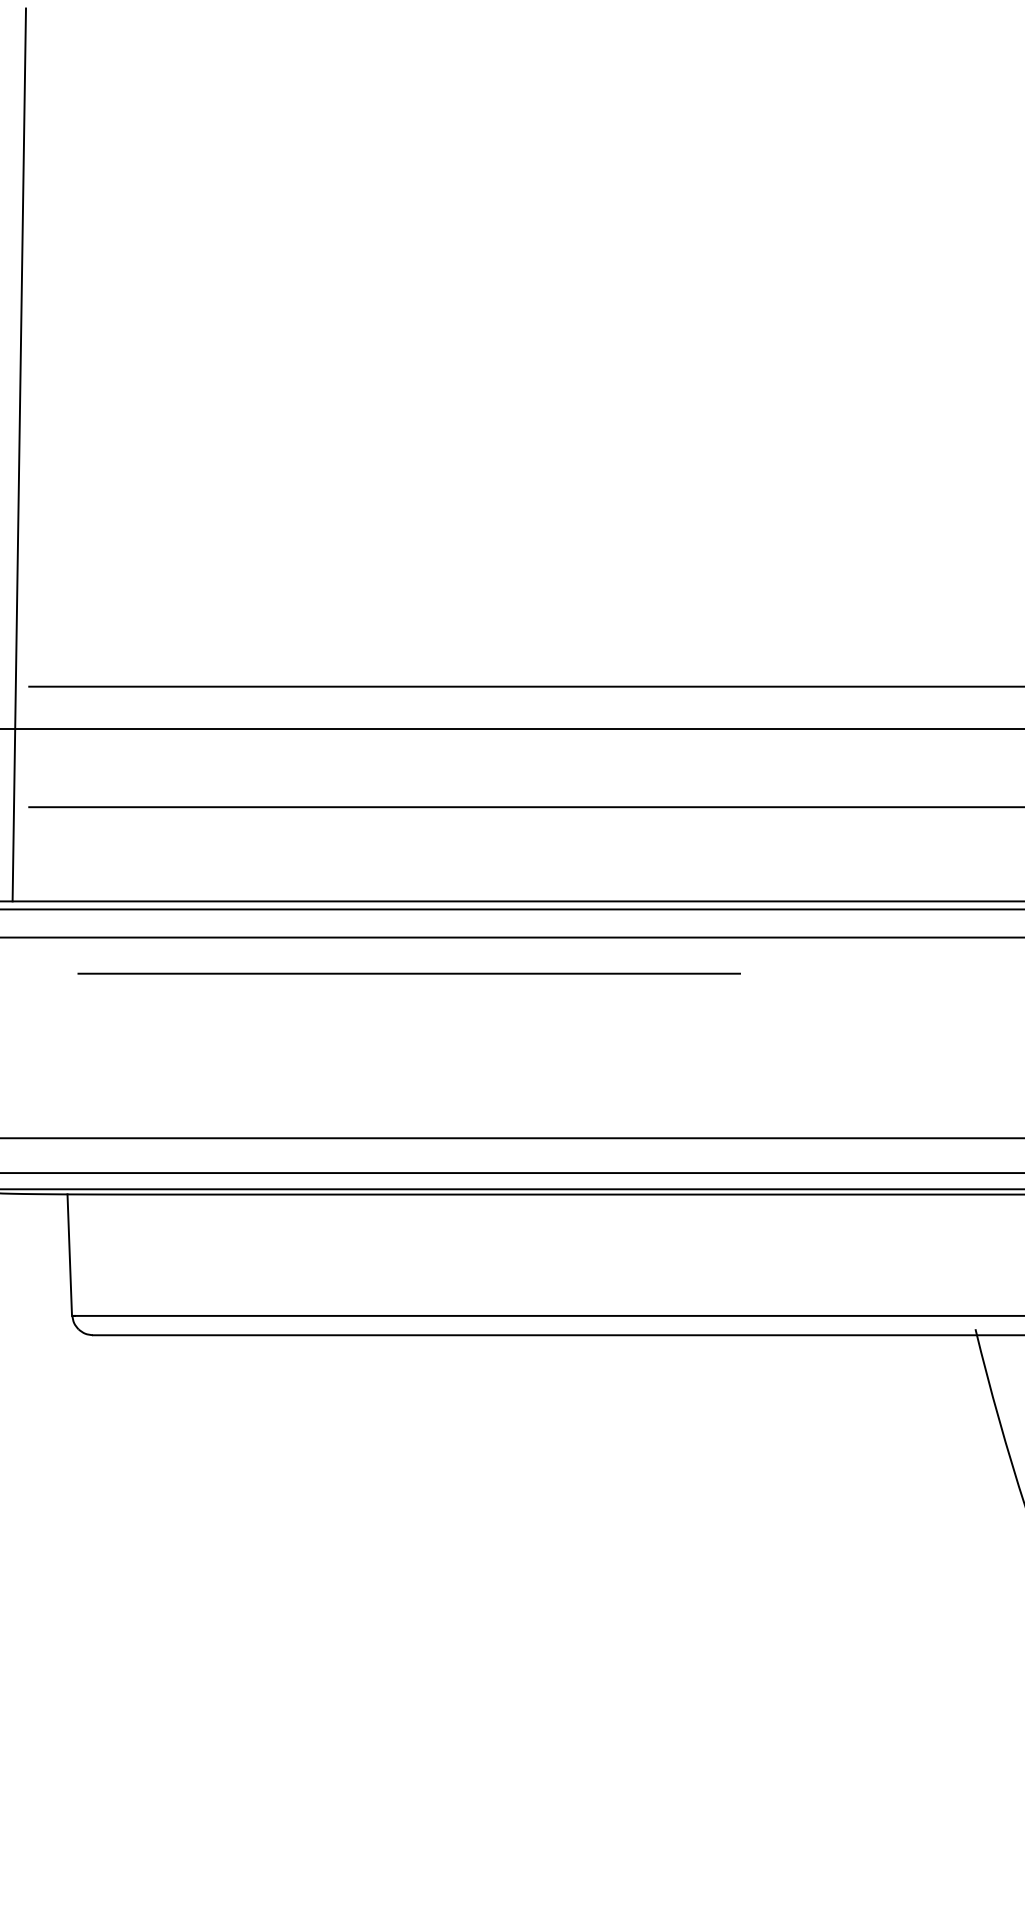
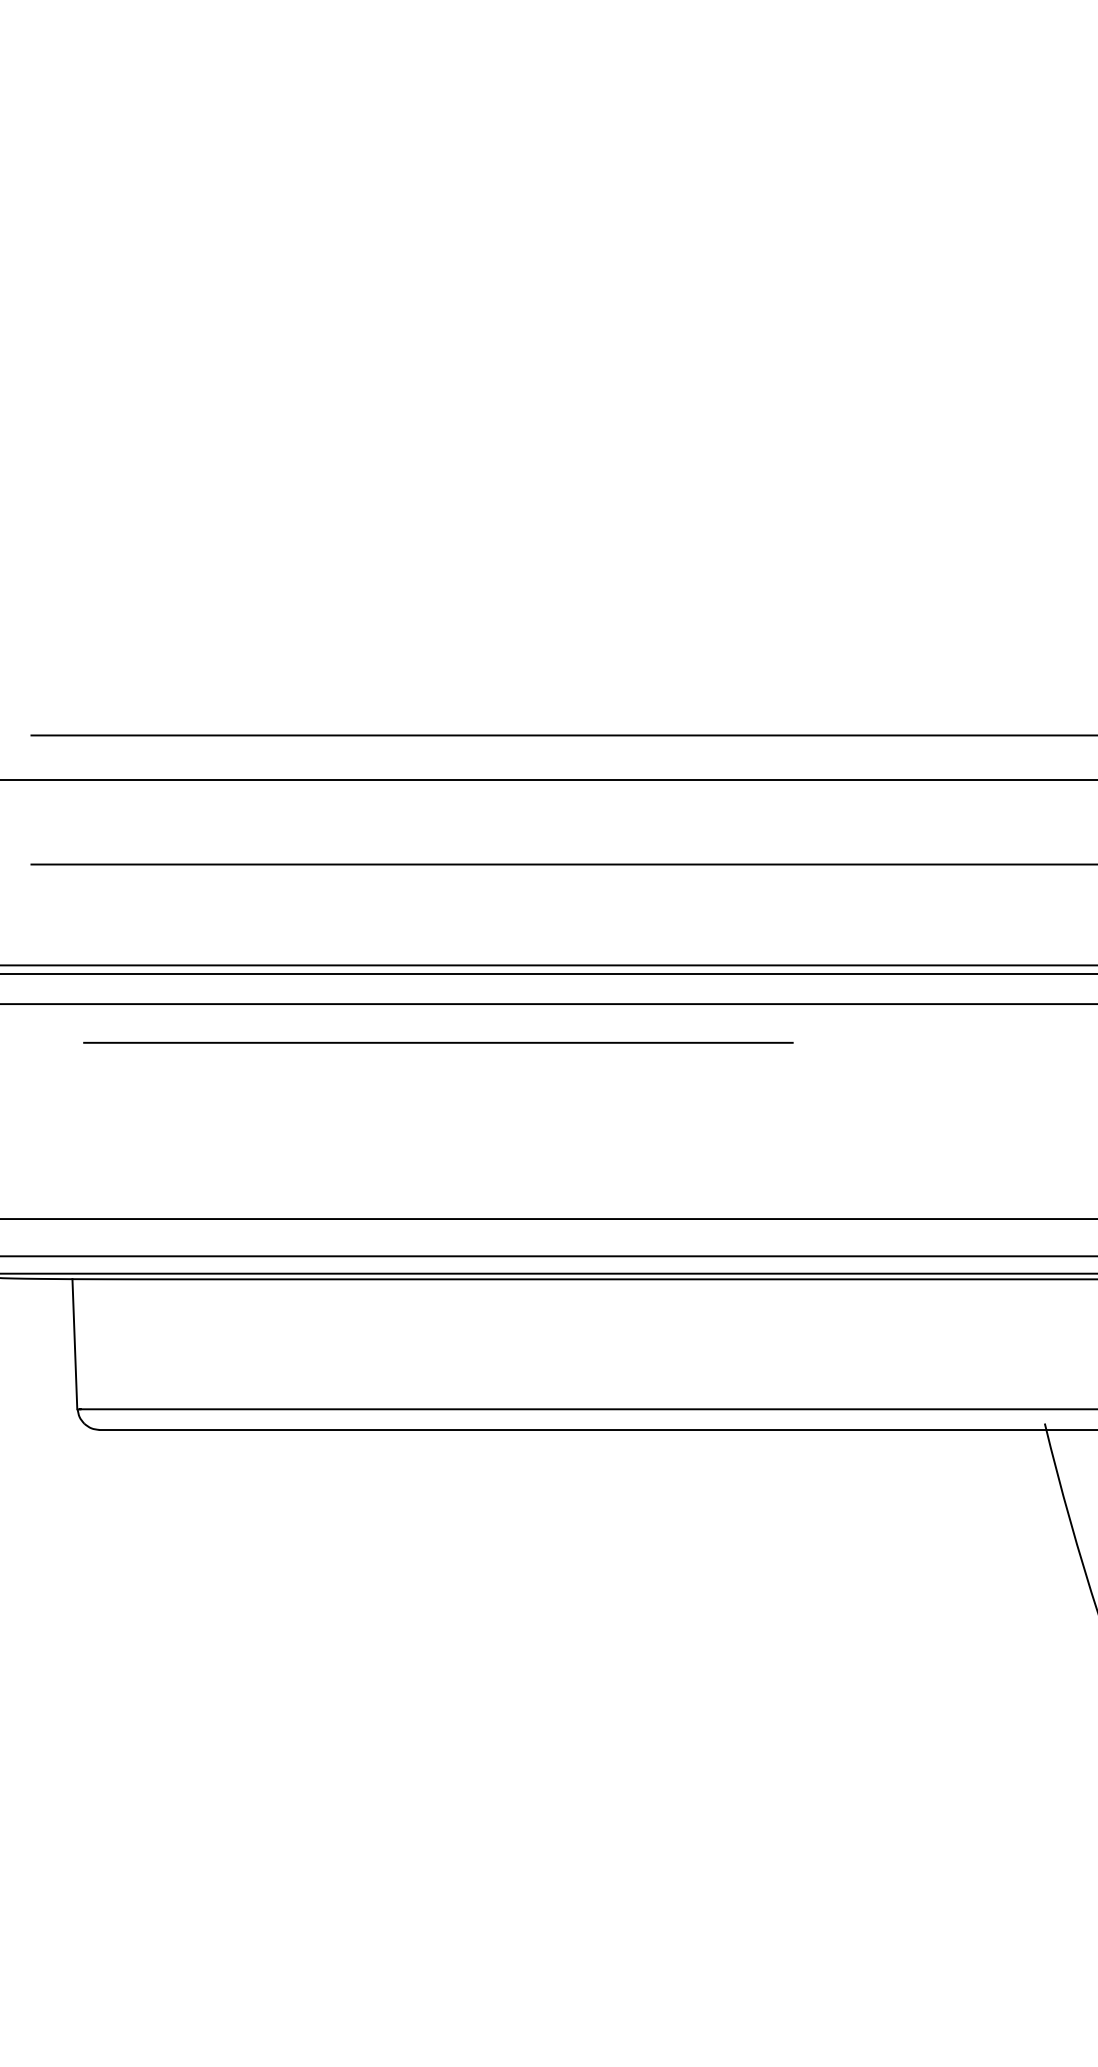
line: (19, 454) -> (21, 486), removed

